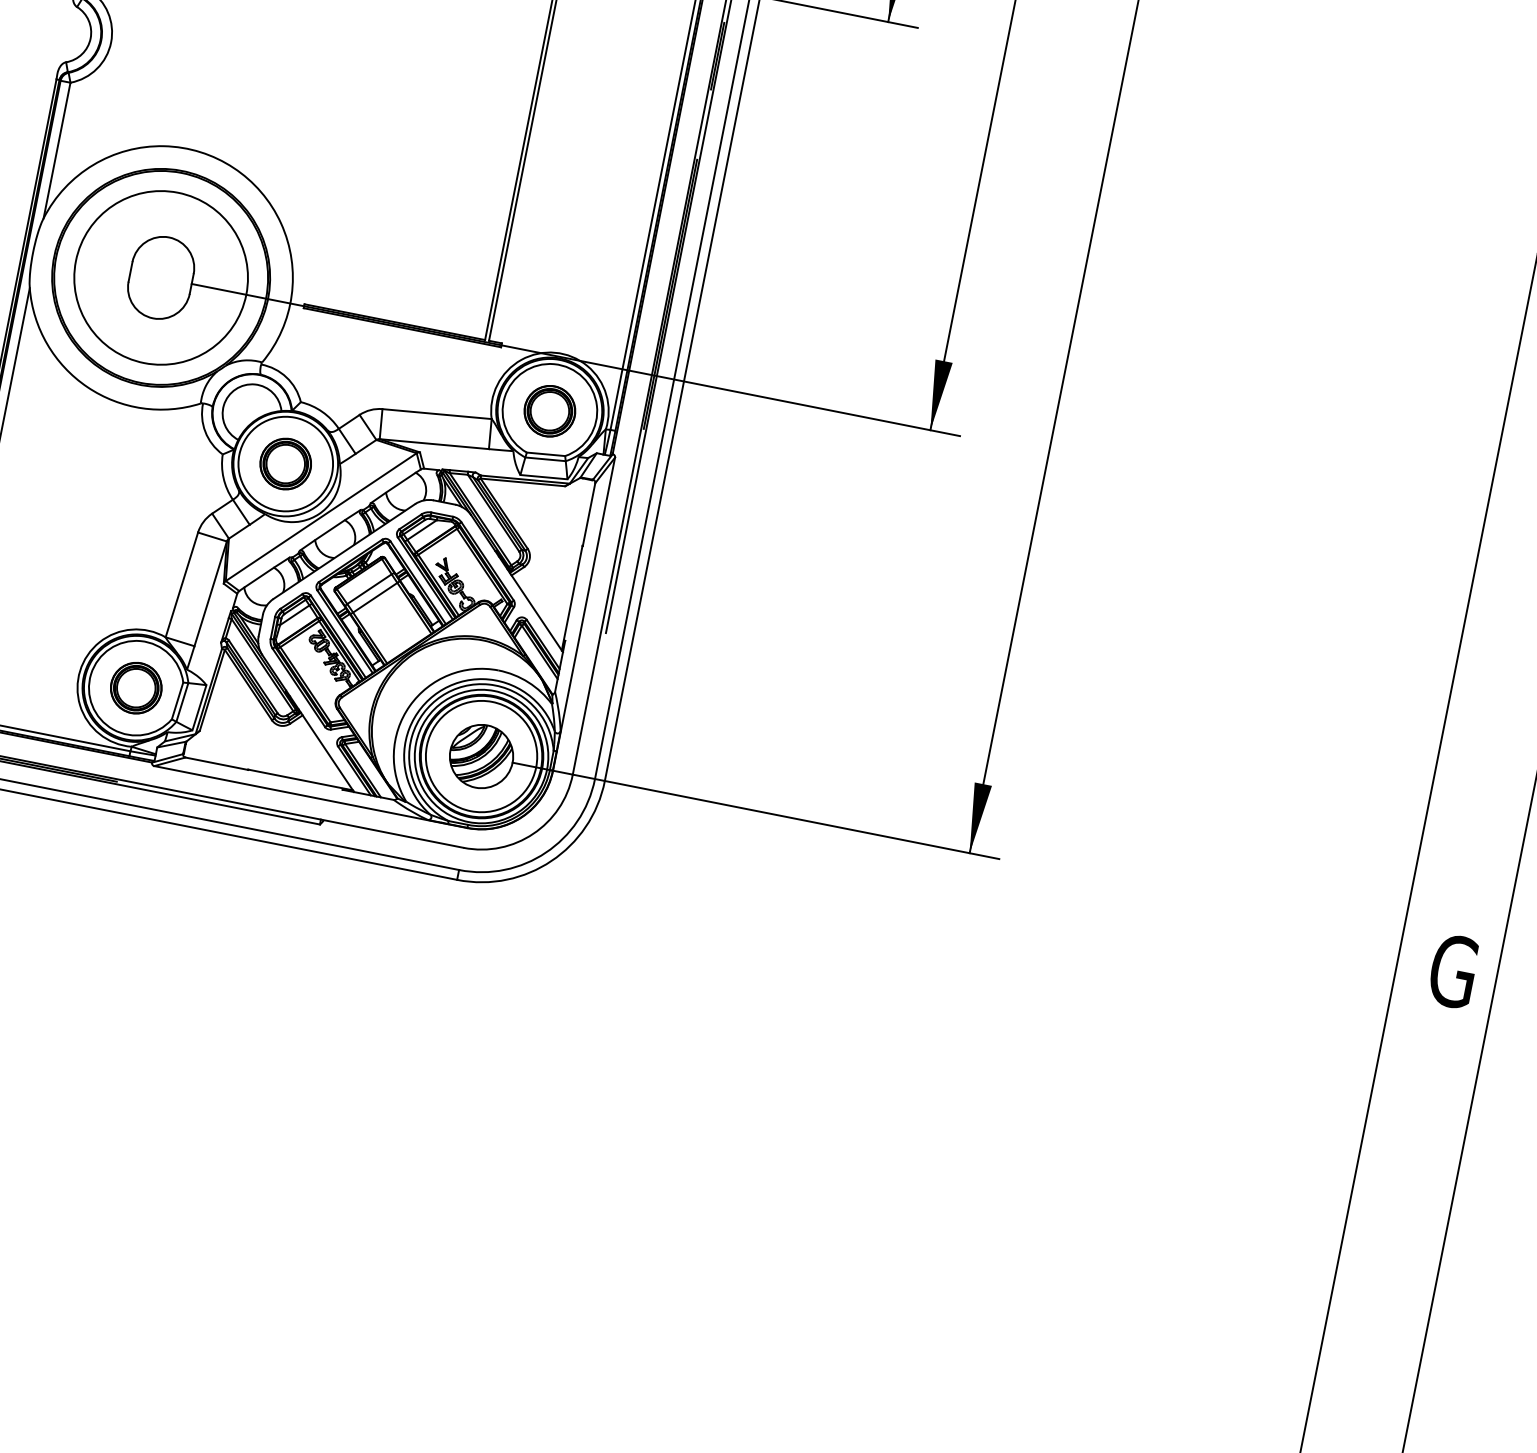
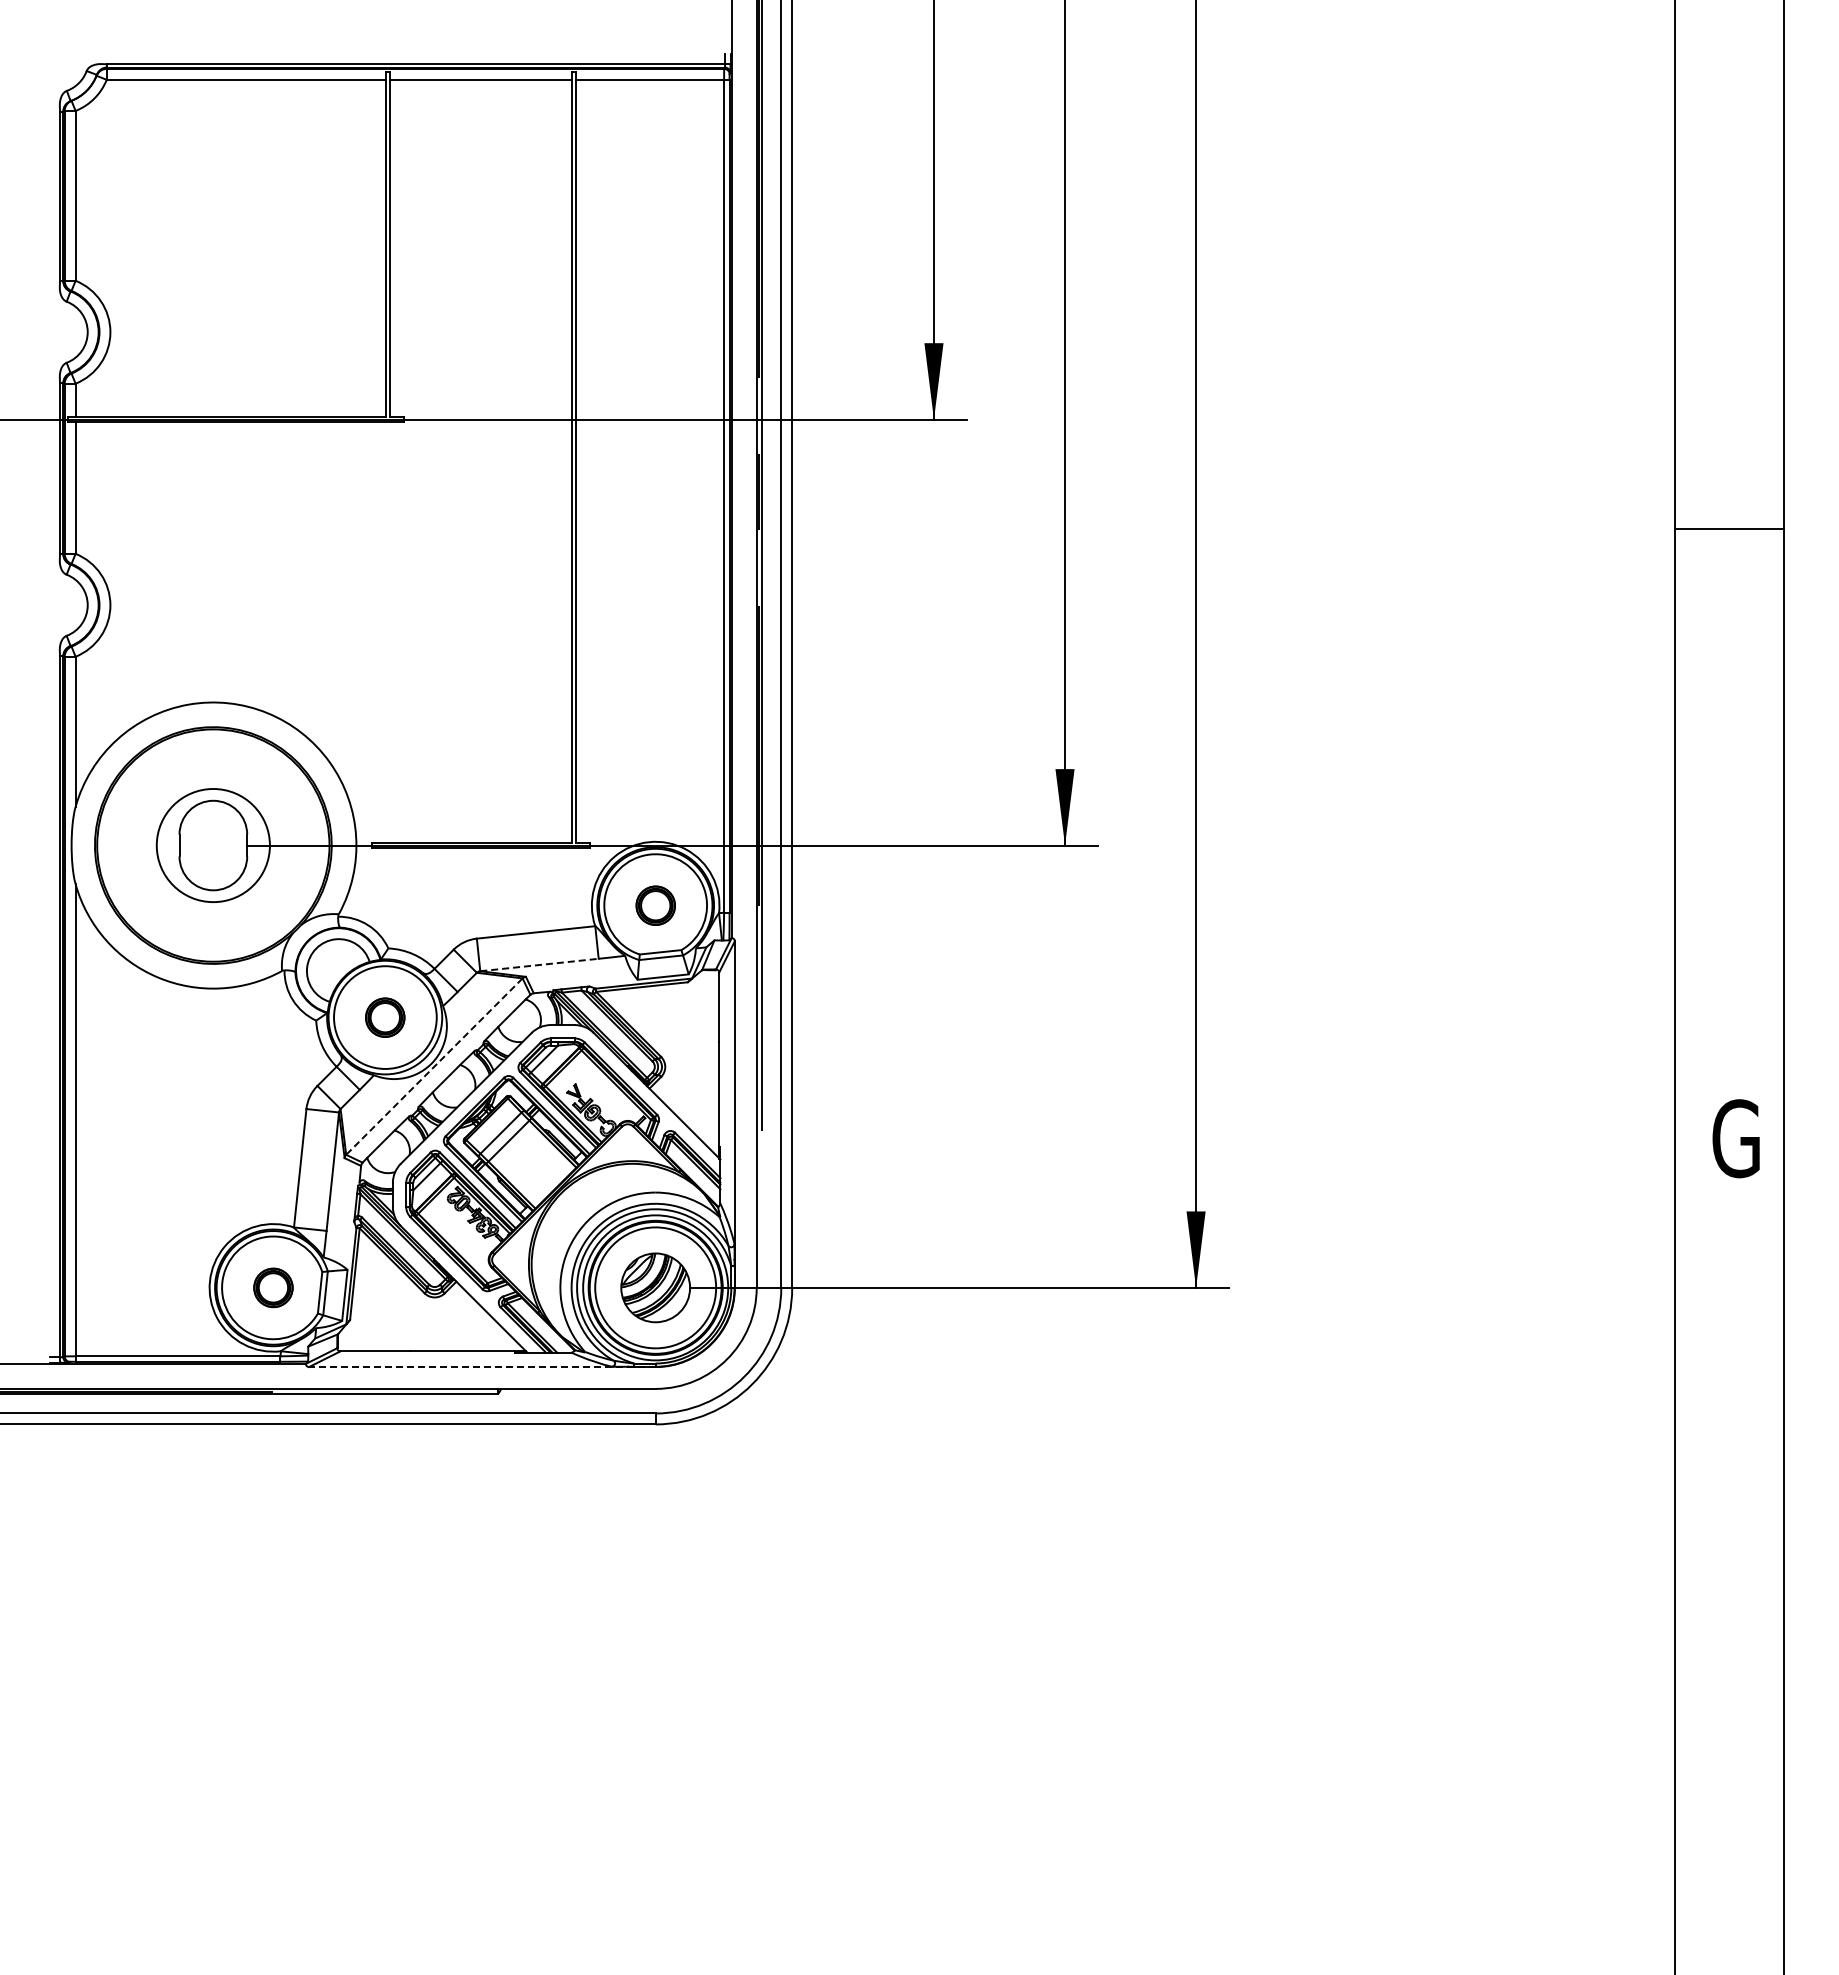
circle: (161, 277) -> (213, 845), size x0.6
part: (549, 411) -> (655, 905), size x0.7
line: (434, 444) -> (539, 965), solid -> dashed
part: (284, 463) -> (384, 1017), size x0.7
line: (321, 517) -> (434, 1066), solid -> dashed
part: (136, 687) -> (273, 1287), size x0.7
line: (309, 797) -> (481, 1367), solid -> dashed
text: (1452, 971) -> (1735, 1138), moved

